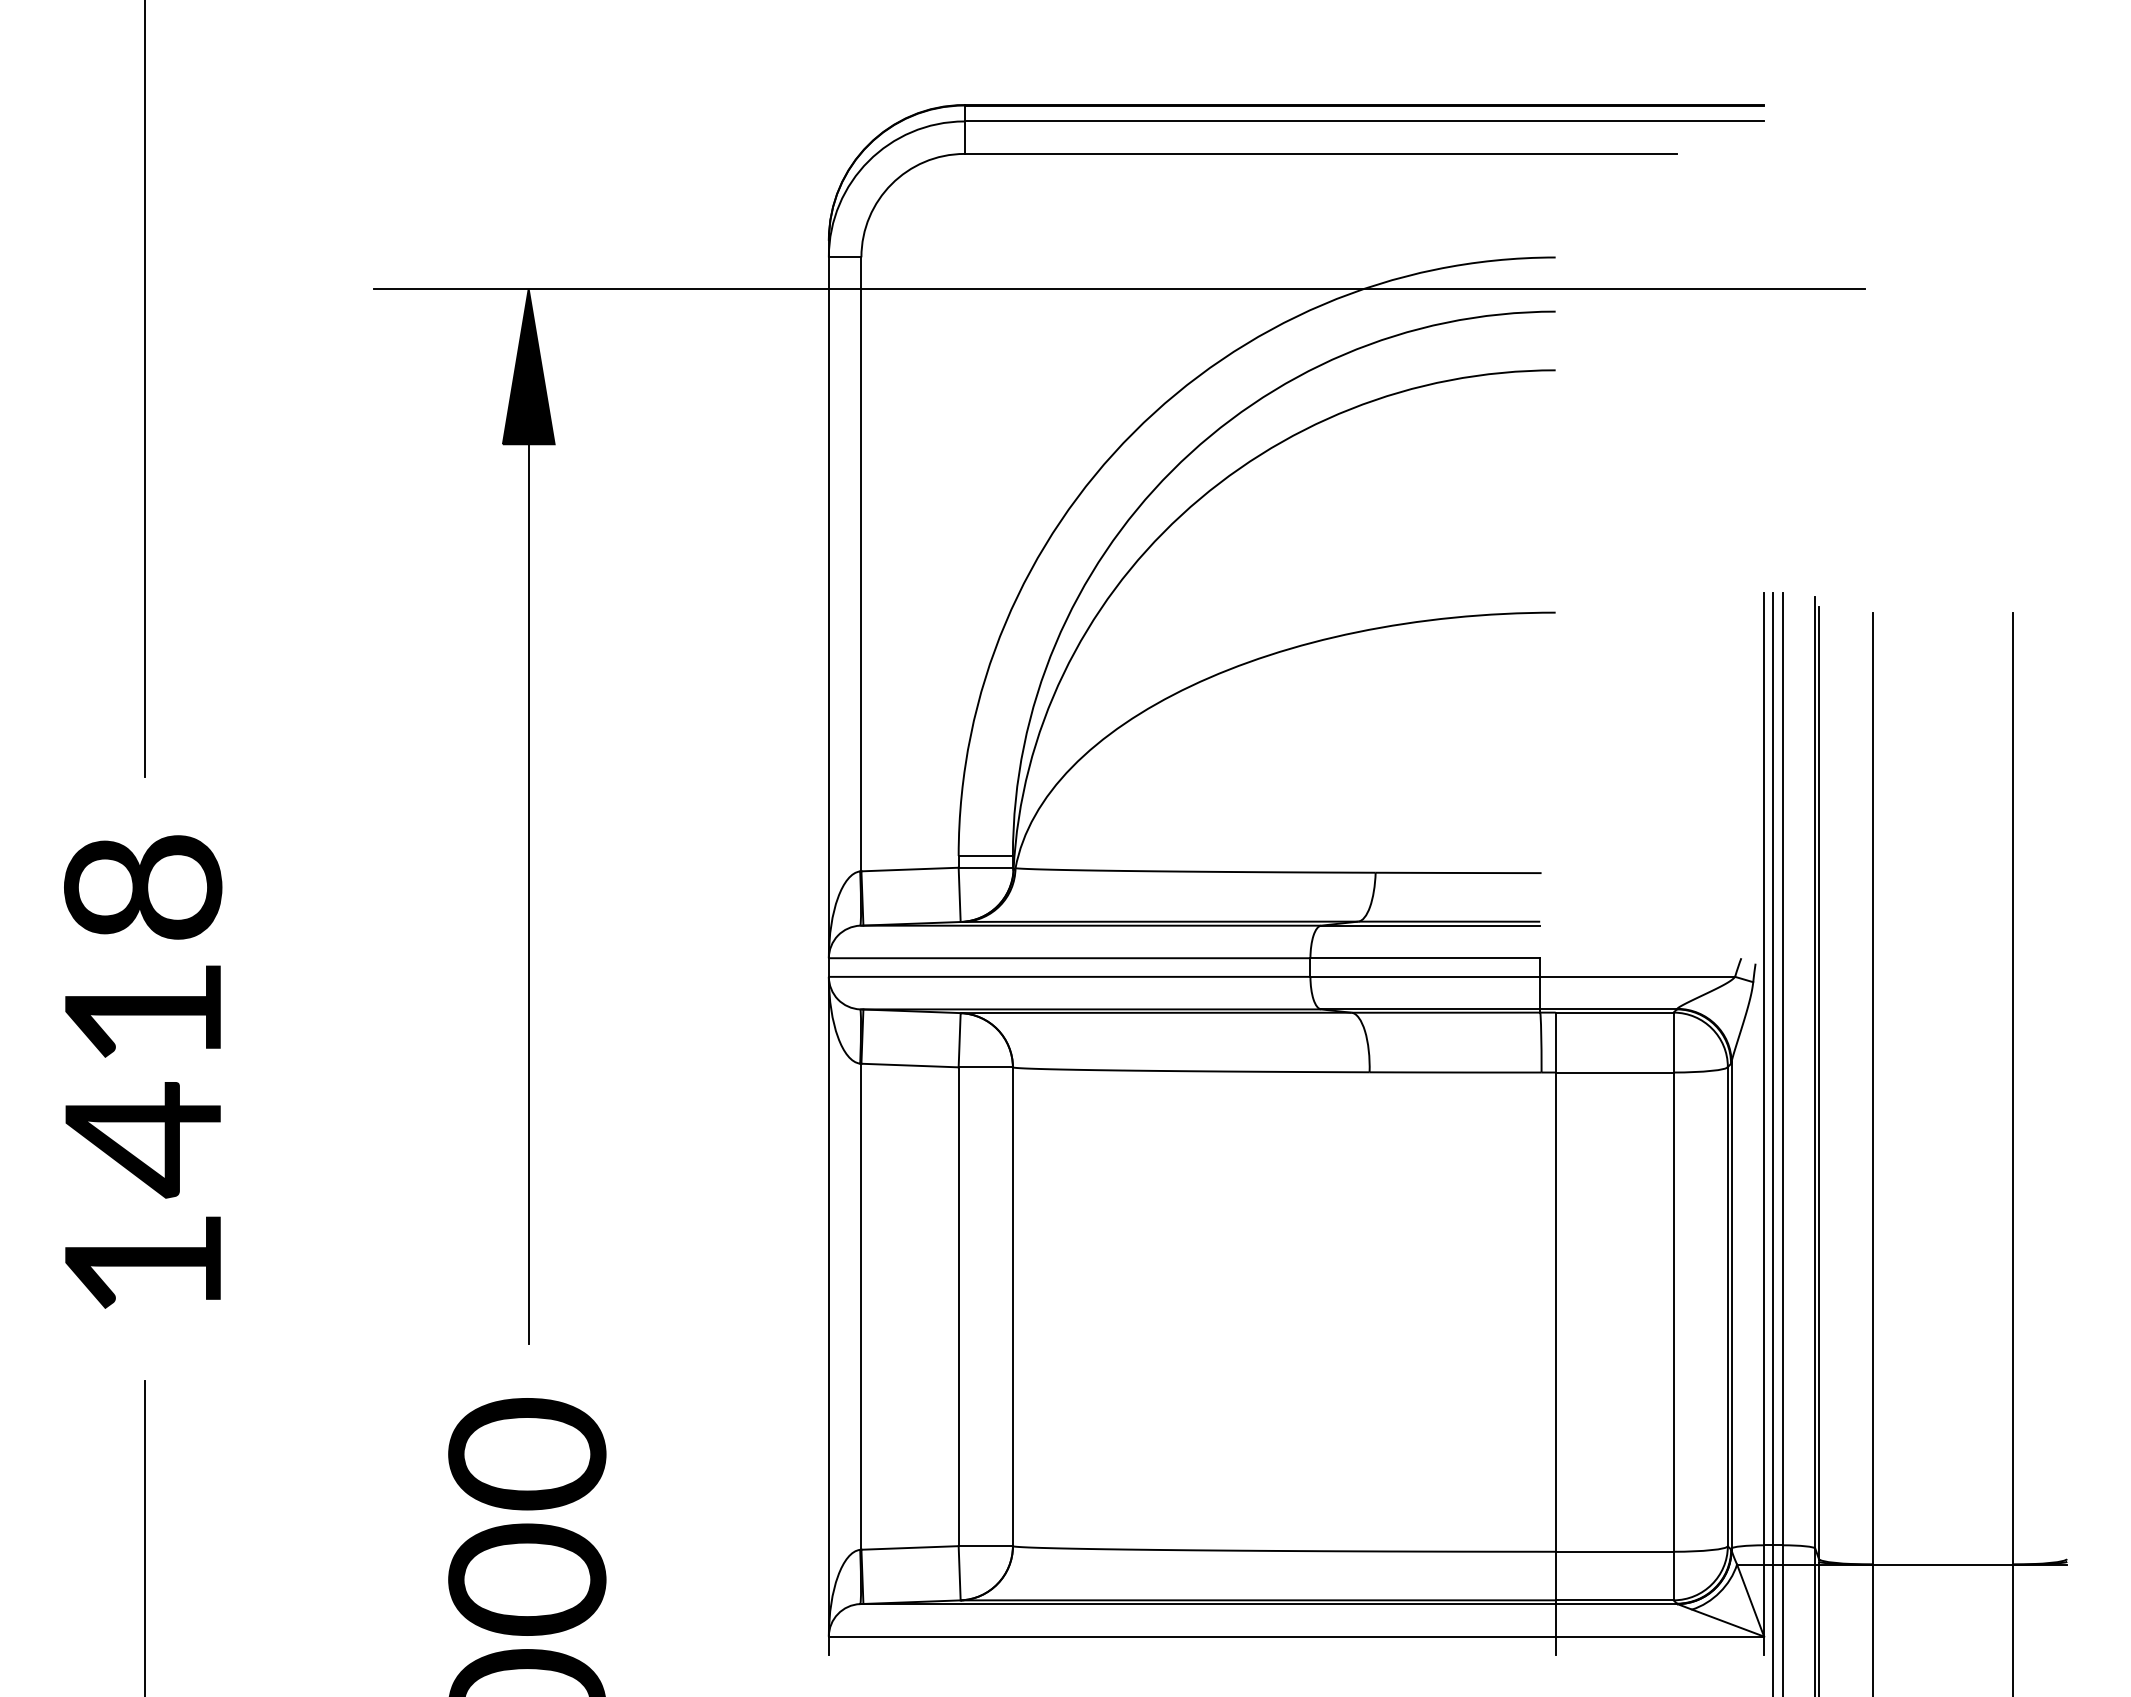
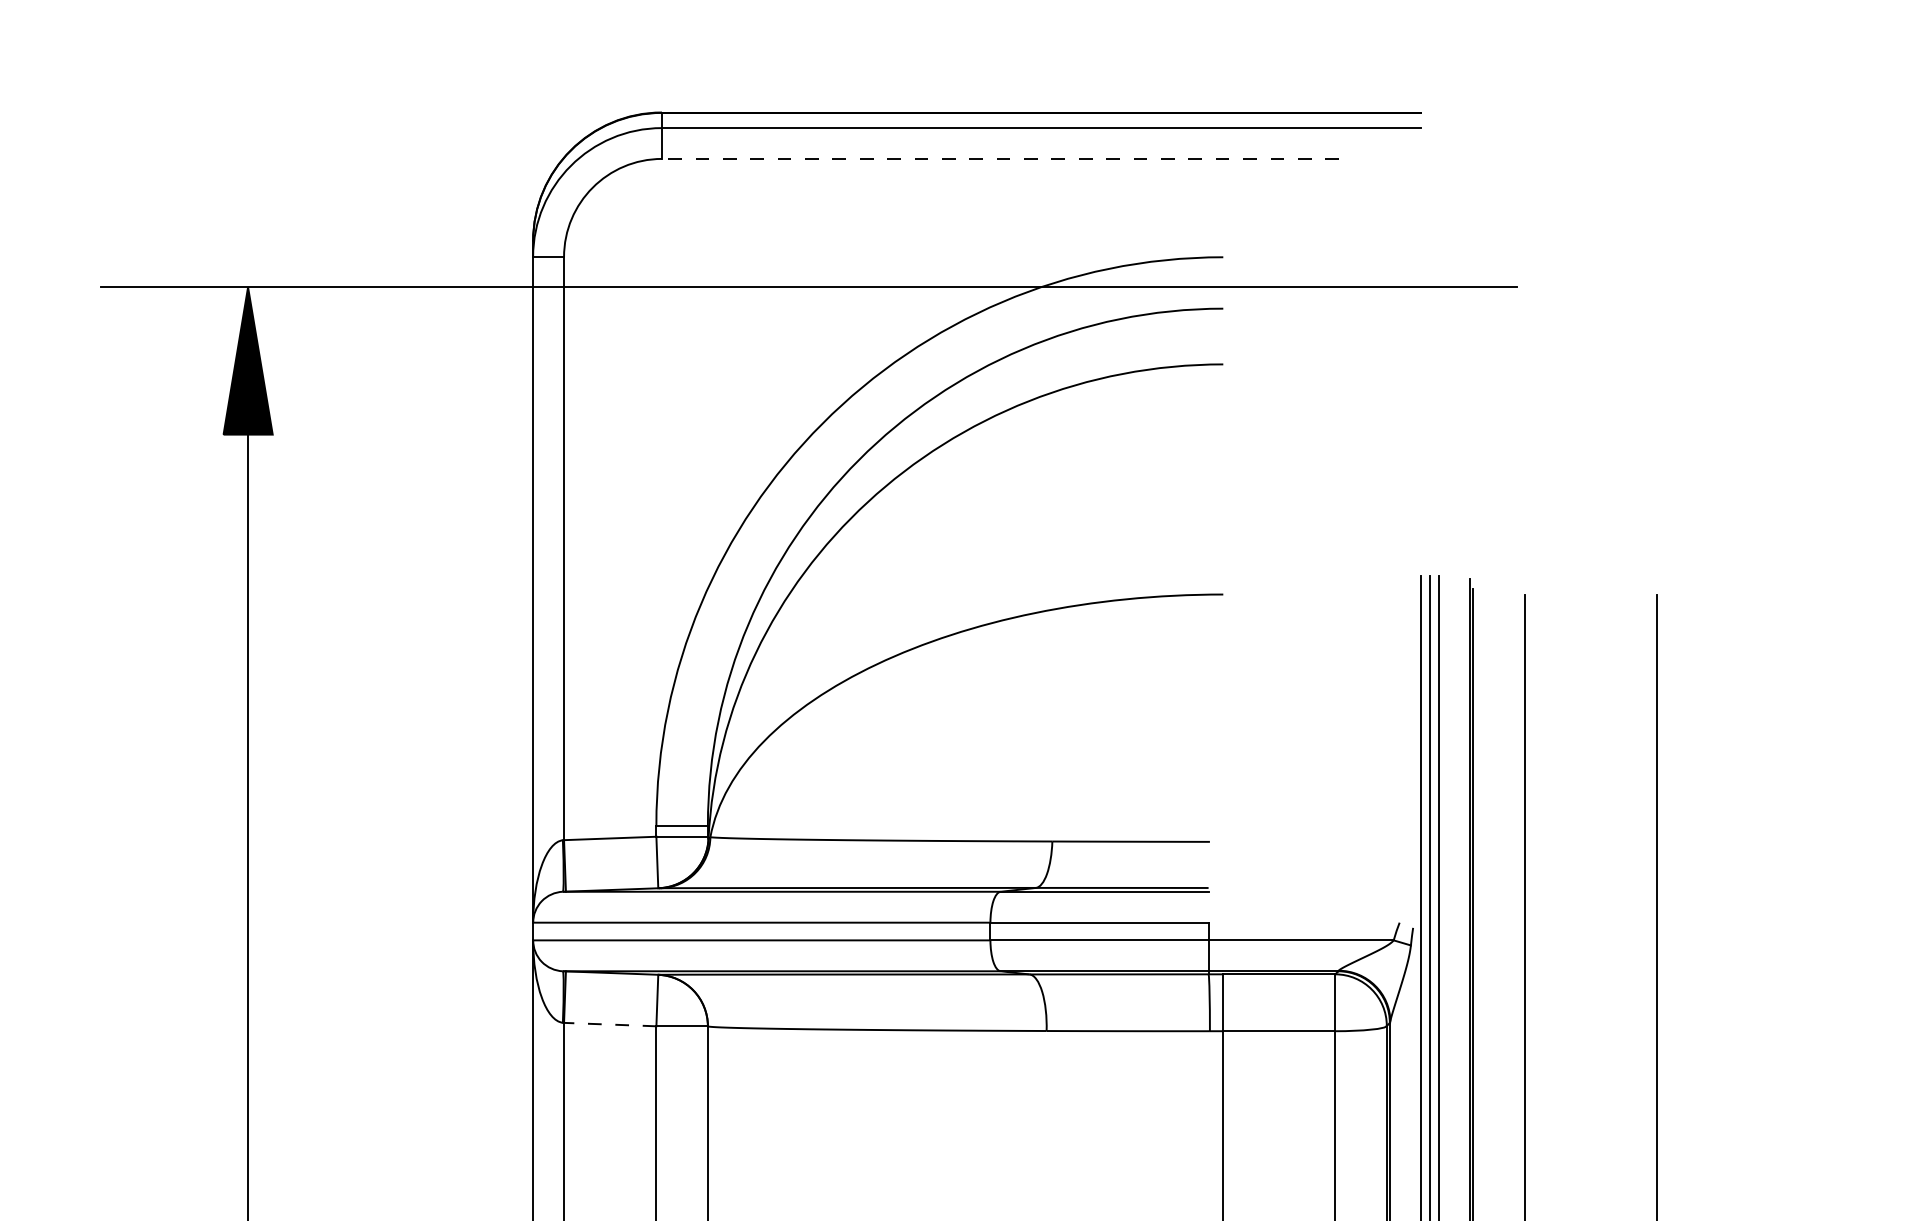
line: (1320, 153) -> (999, 158), solid -> dashed
line: (910, 1065) -> (610, 1024), solid -> dashed

